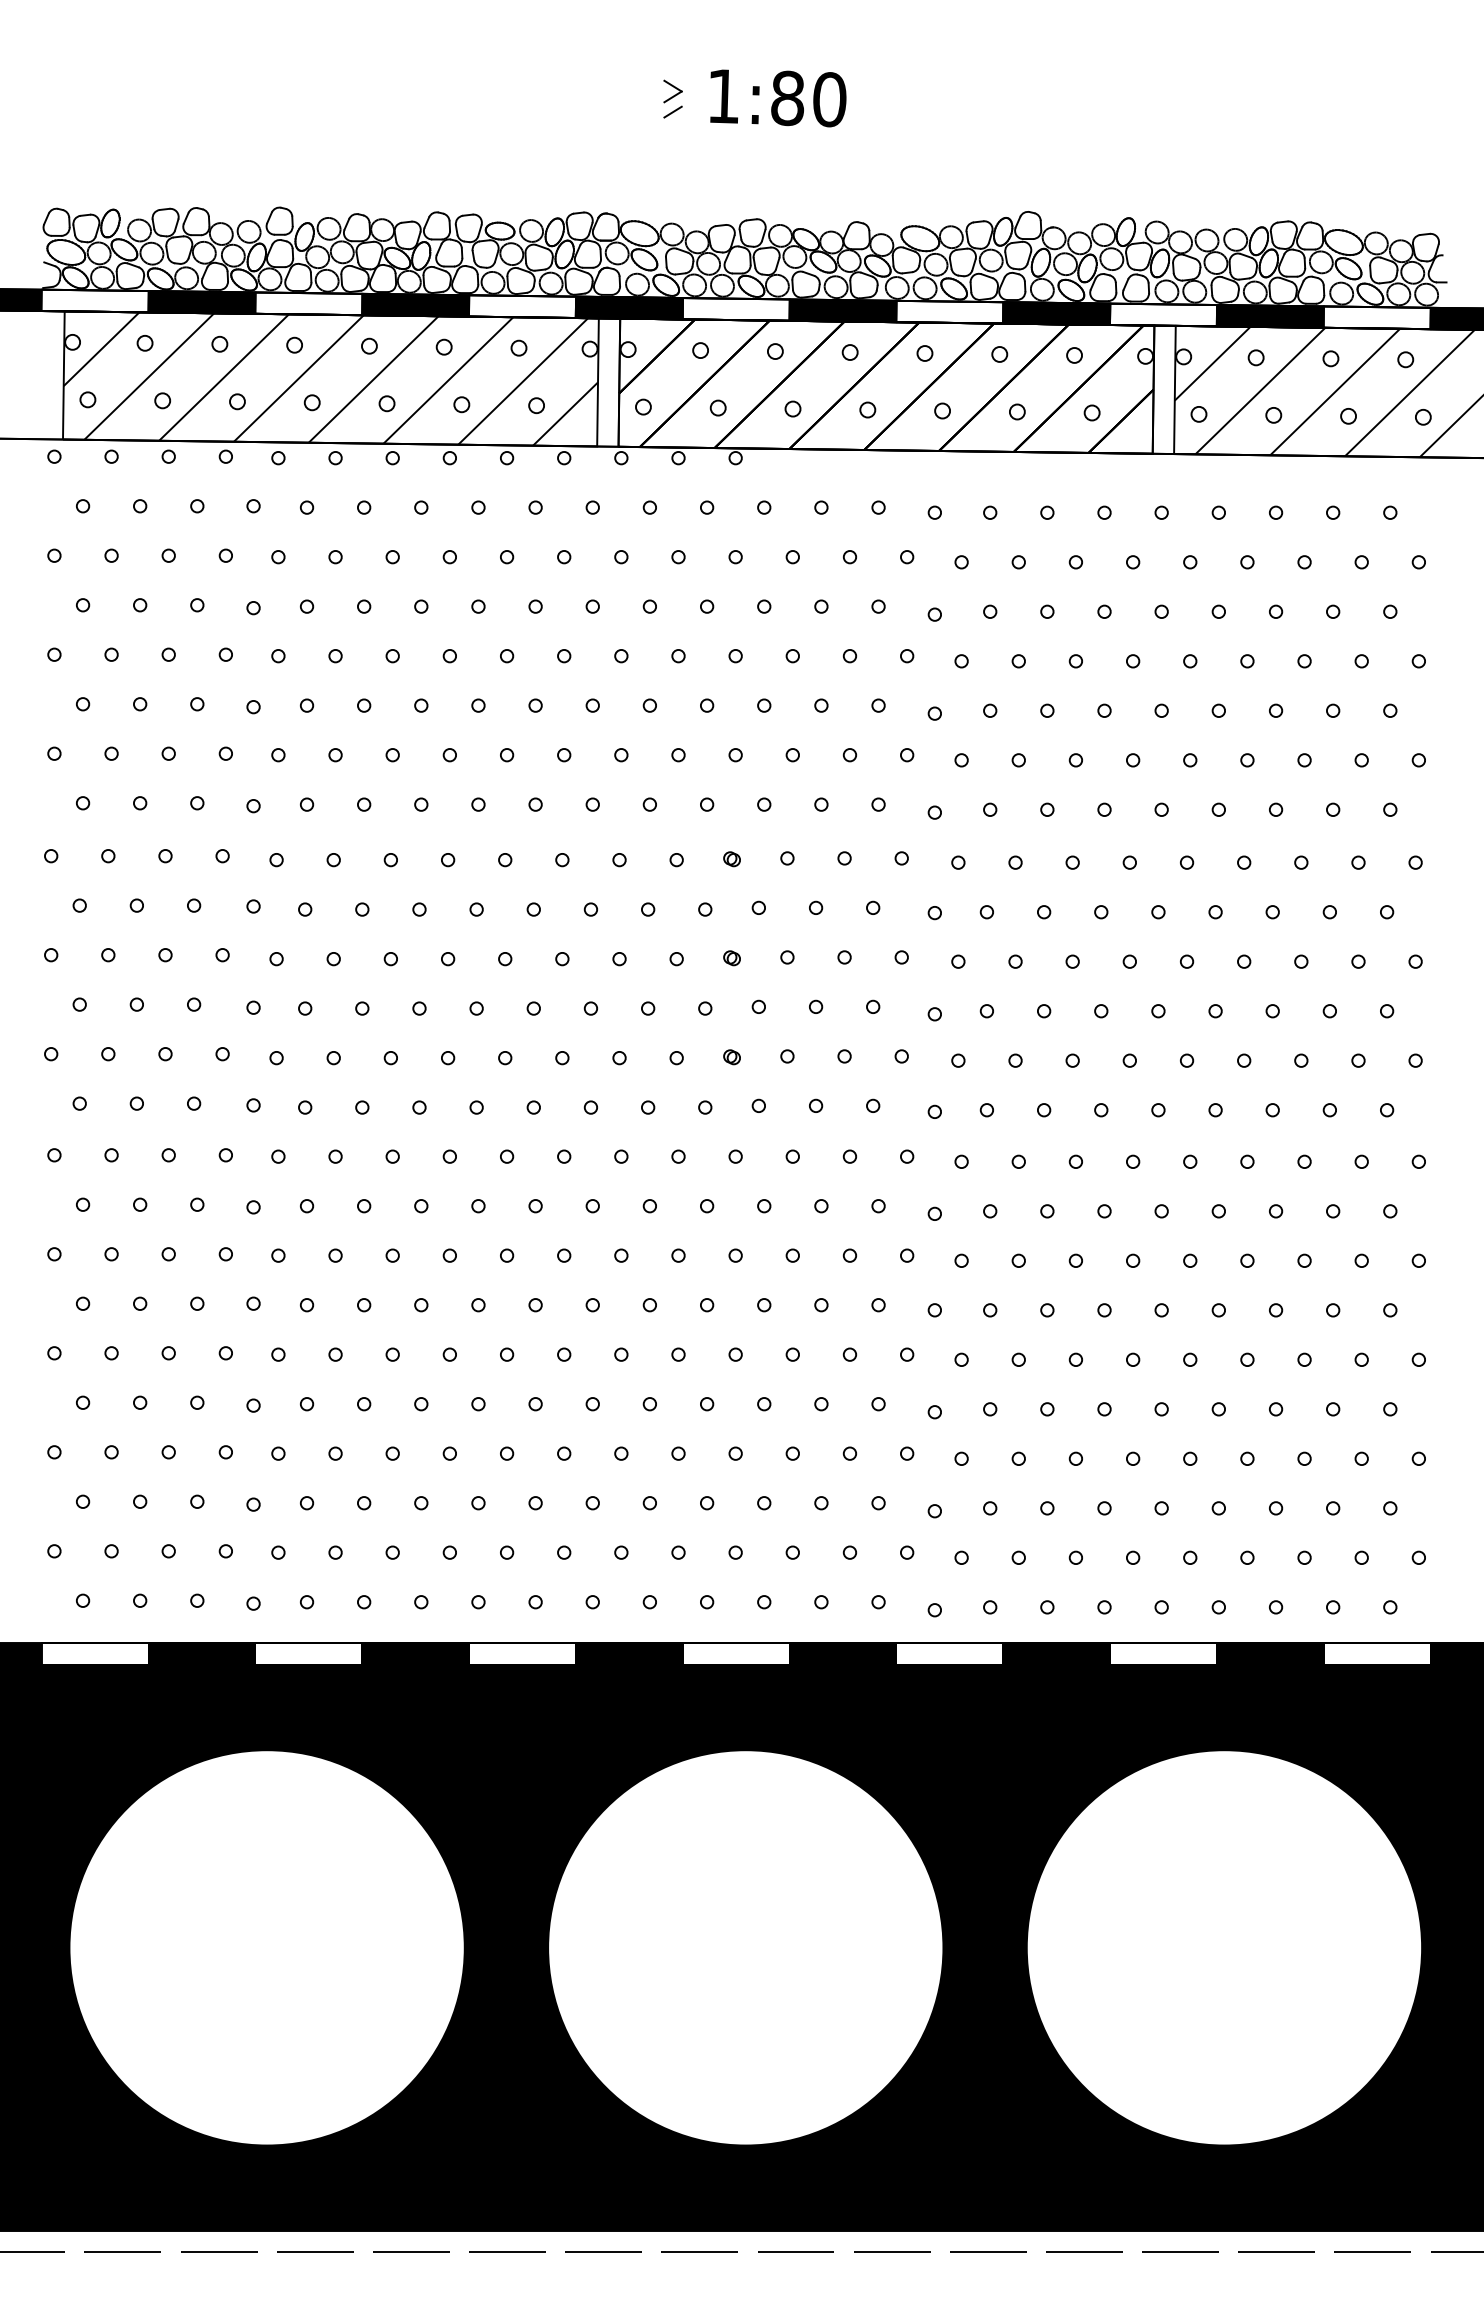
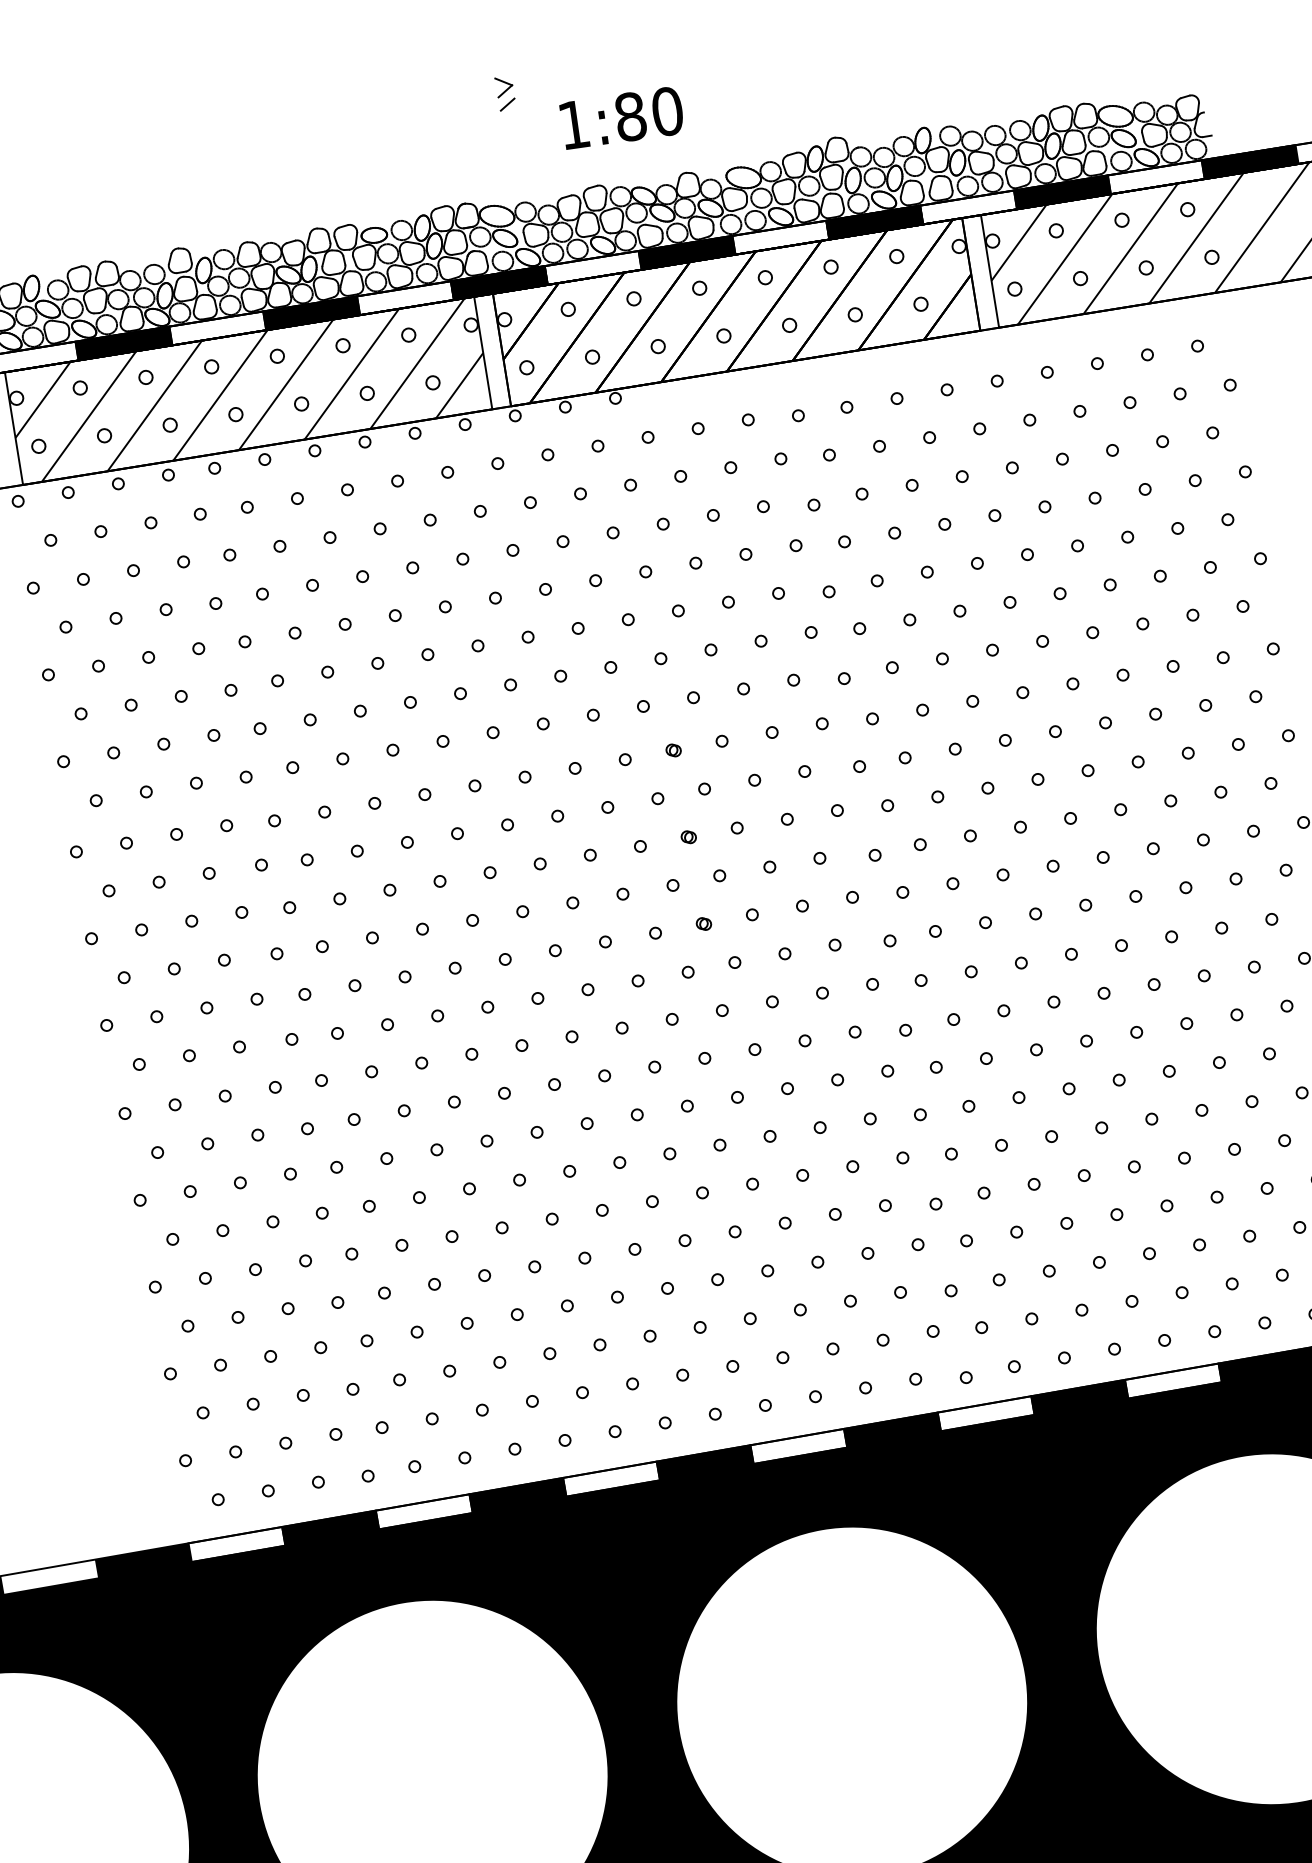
text: (778, 98) -> (622, 118), moved

